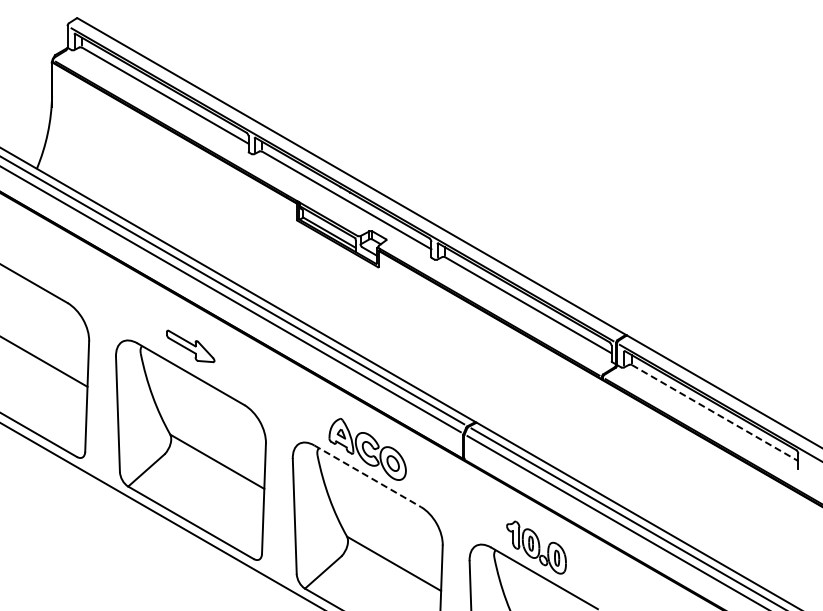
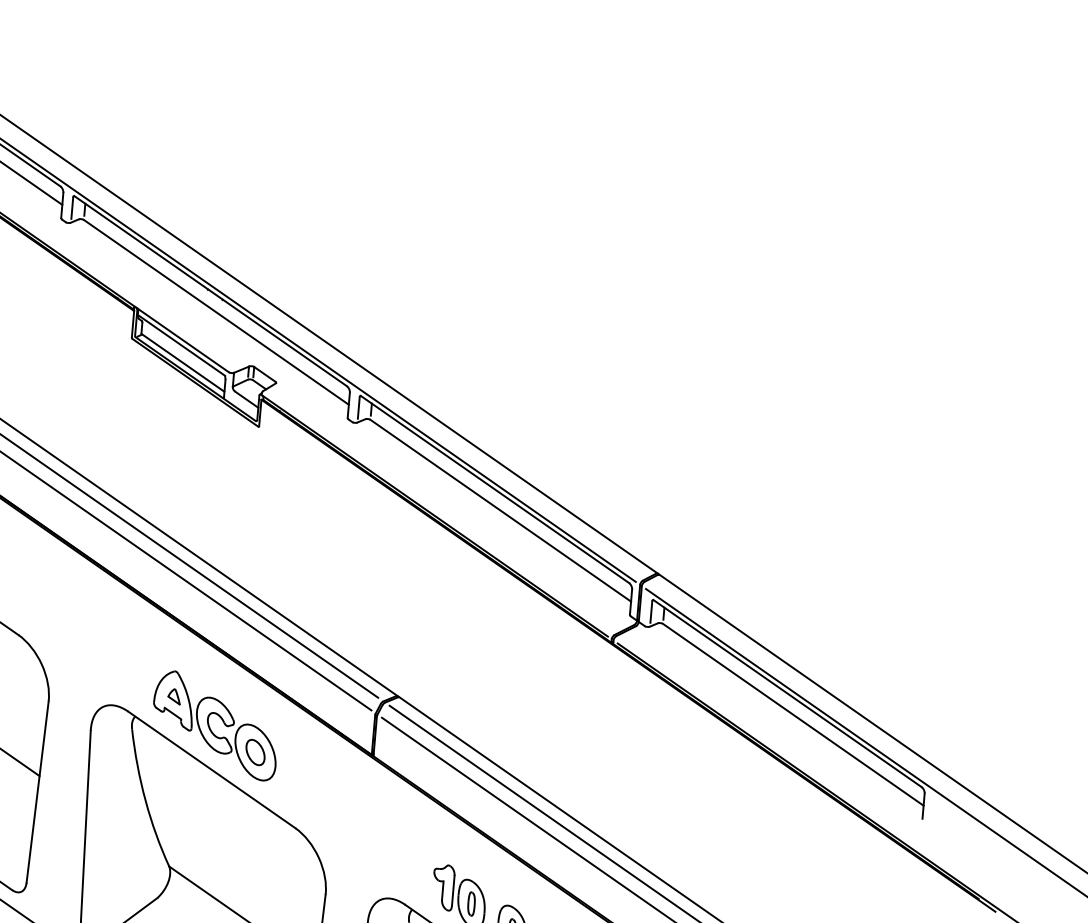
line: (715, 413) -> (793, 715), dashed -> solid
line: (367, 476) -> (211, 770), dashed -> solid

